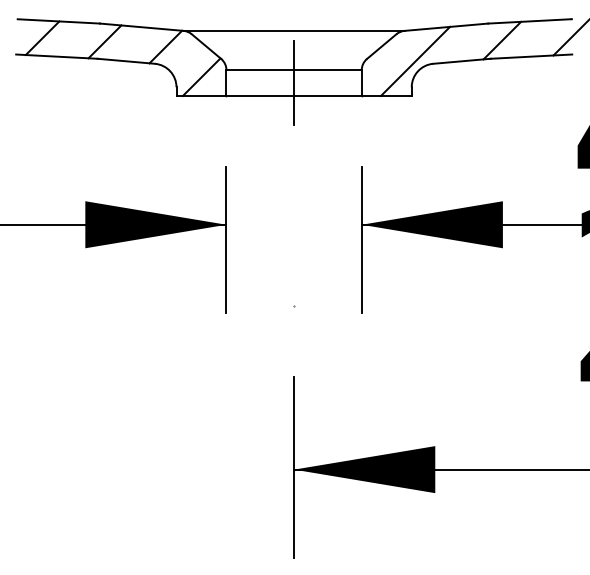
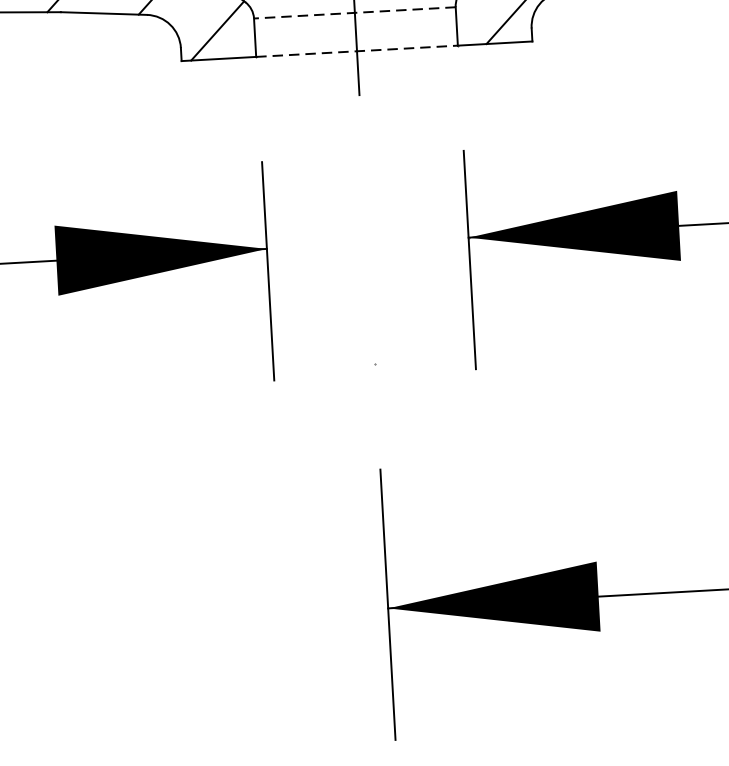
line: (294, 70) -> (355, 13), solid -> dashed
line: (294, 95) -> (357, 50), solid -> dashed

